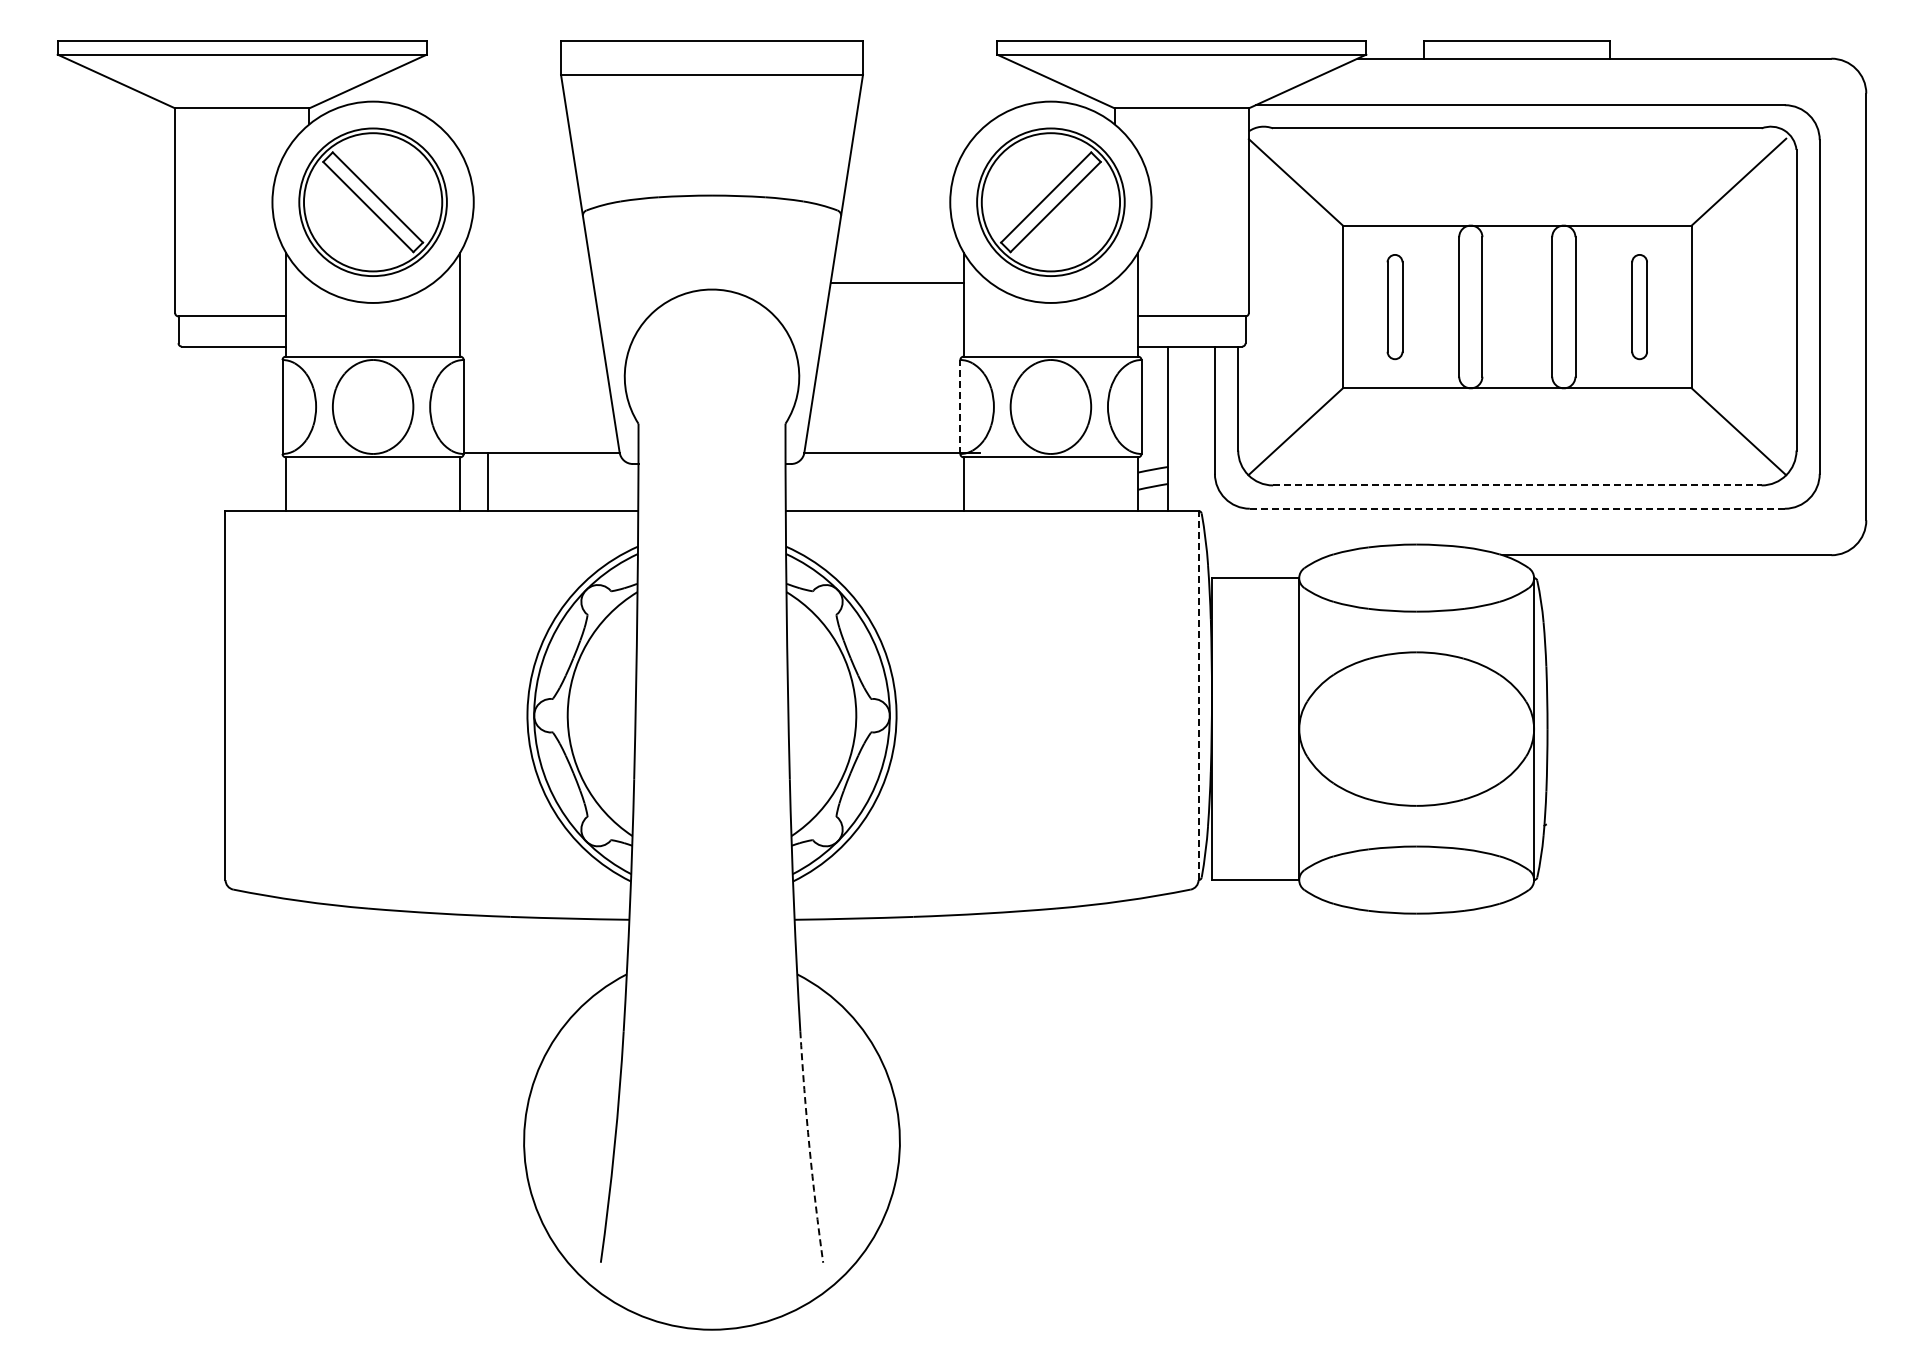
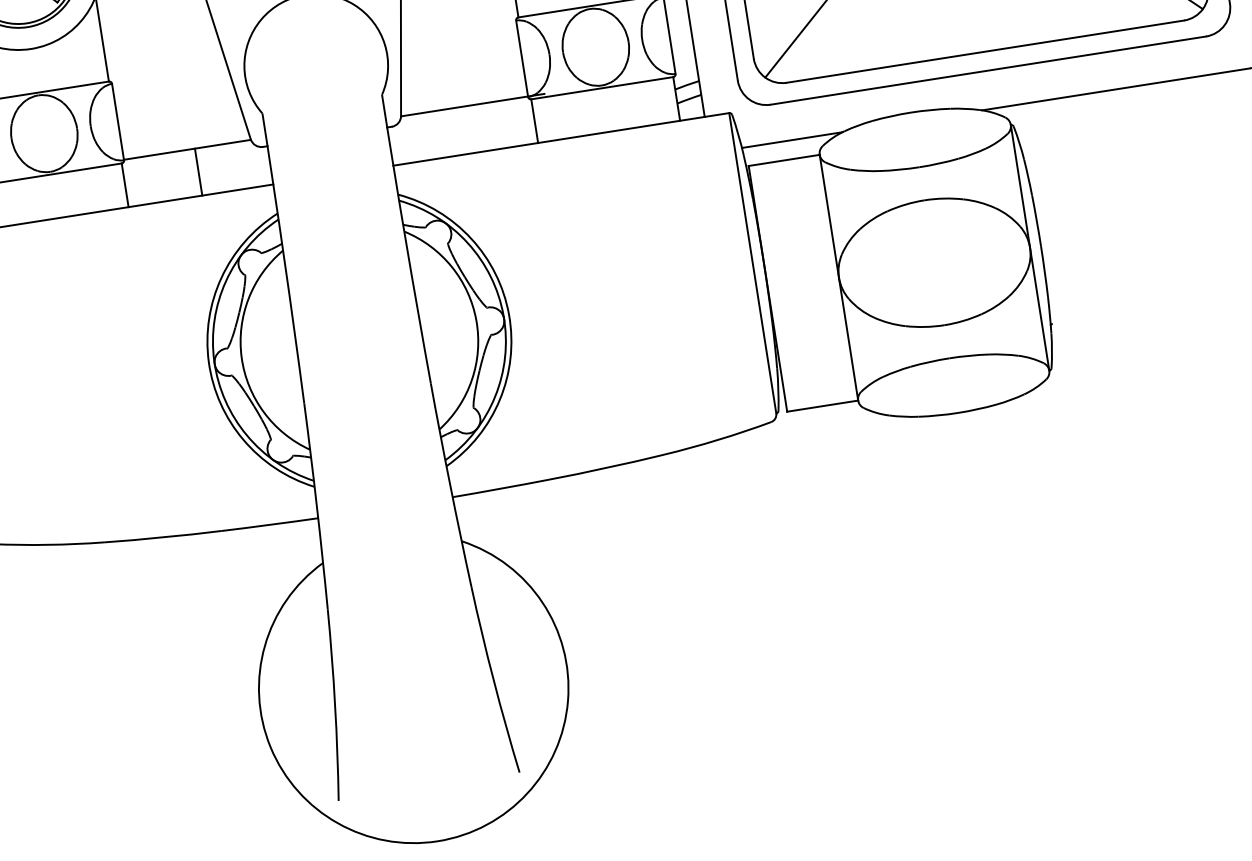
line: (960, 407) -> (522, 59), dashed -> solid
line: (487, 482) -> (198, 172), moved
line: (1517, 485) -> (985, 51), dashed -> solid
line: (1517, 508) -> (988, 70), dashed -> solid
line: (1268, 555) -> (791, 140), added
line: (1198, 695) -> (752, 263), dashed -> solid
arc: (809, 1147) -> (493, 680), dashed -> solid

